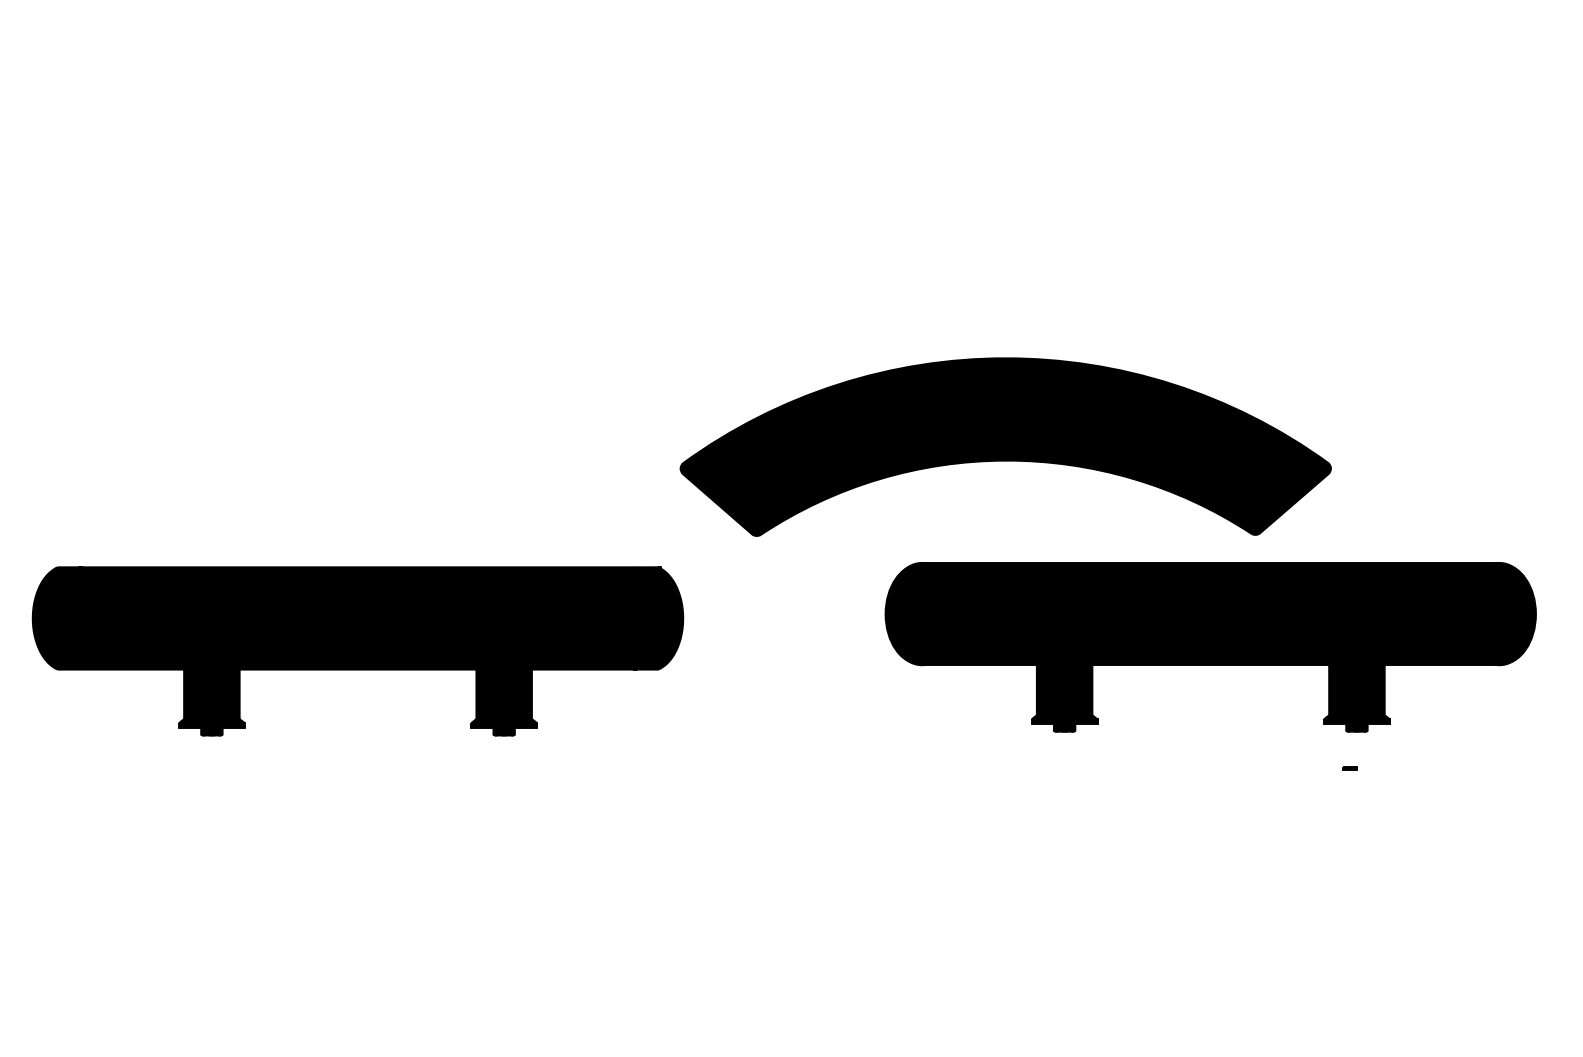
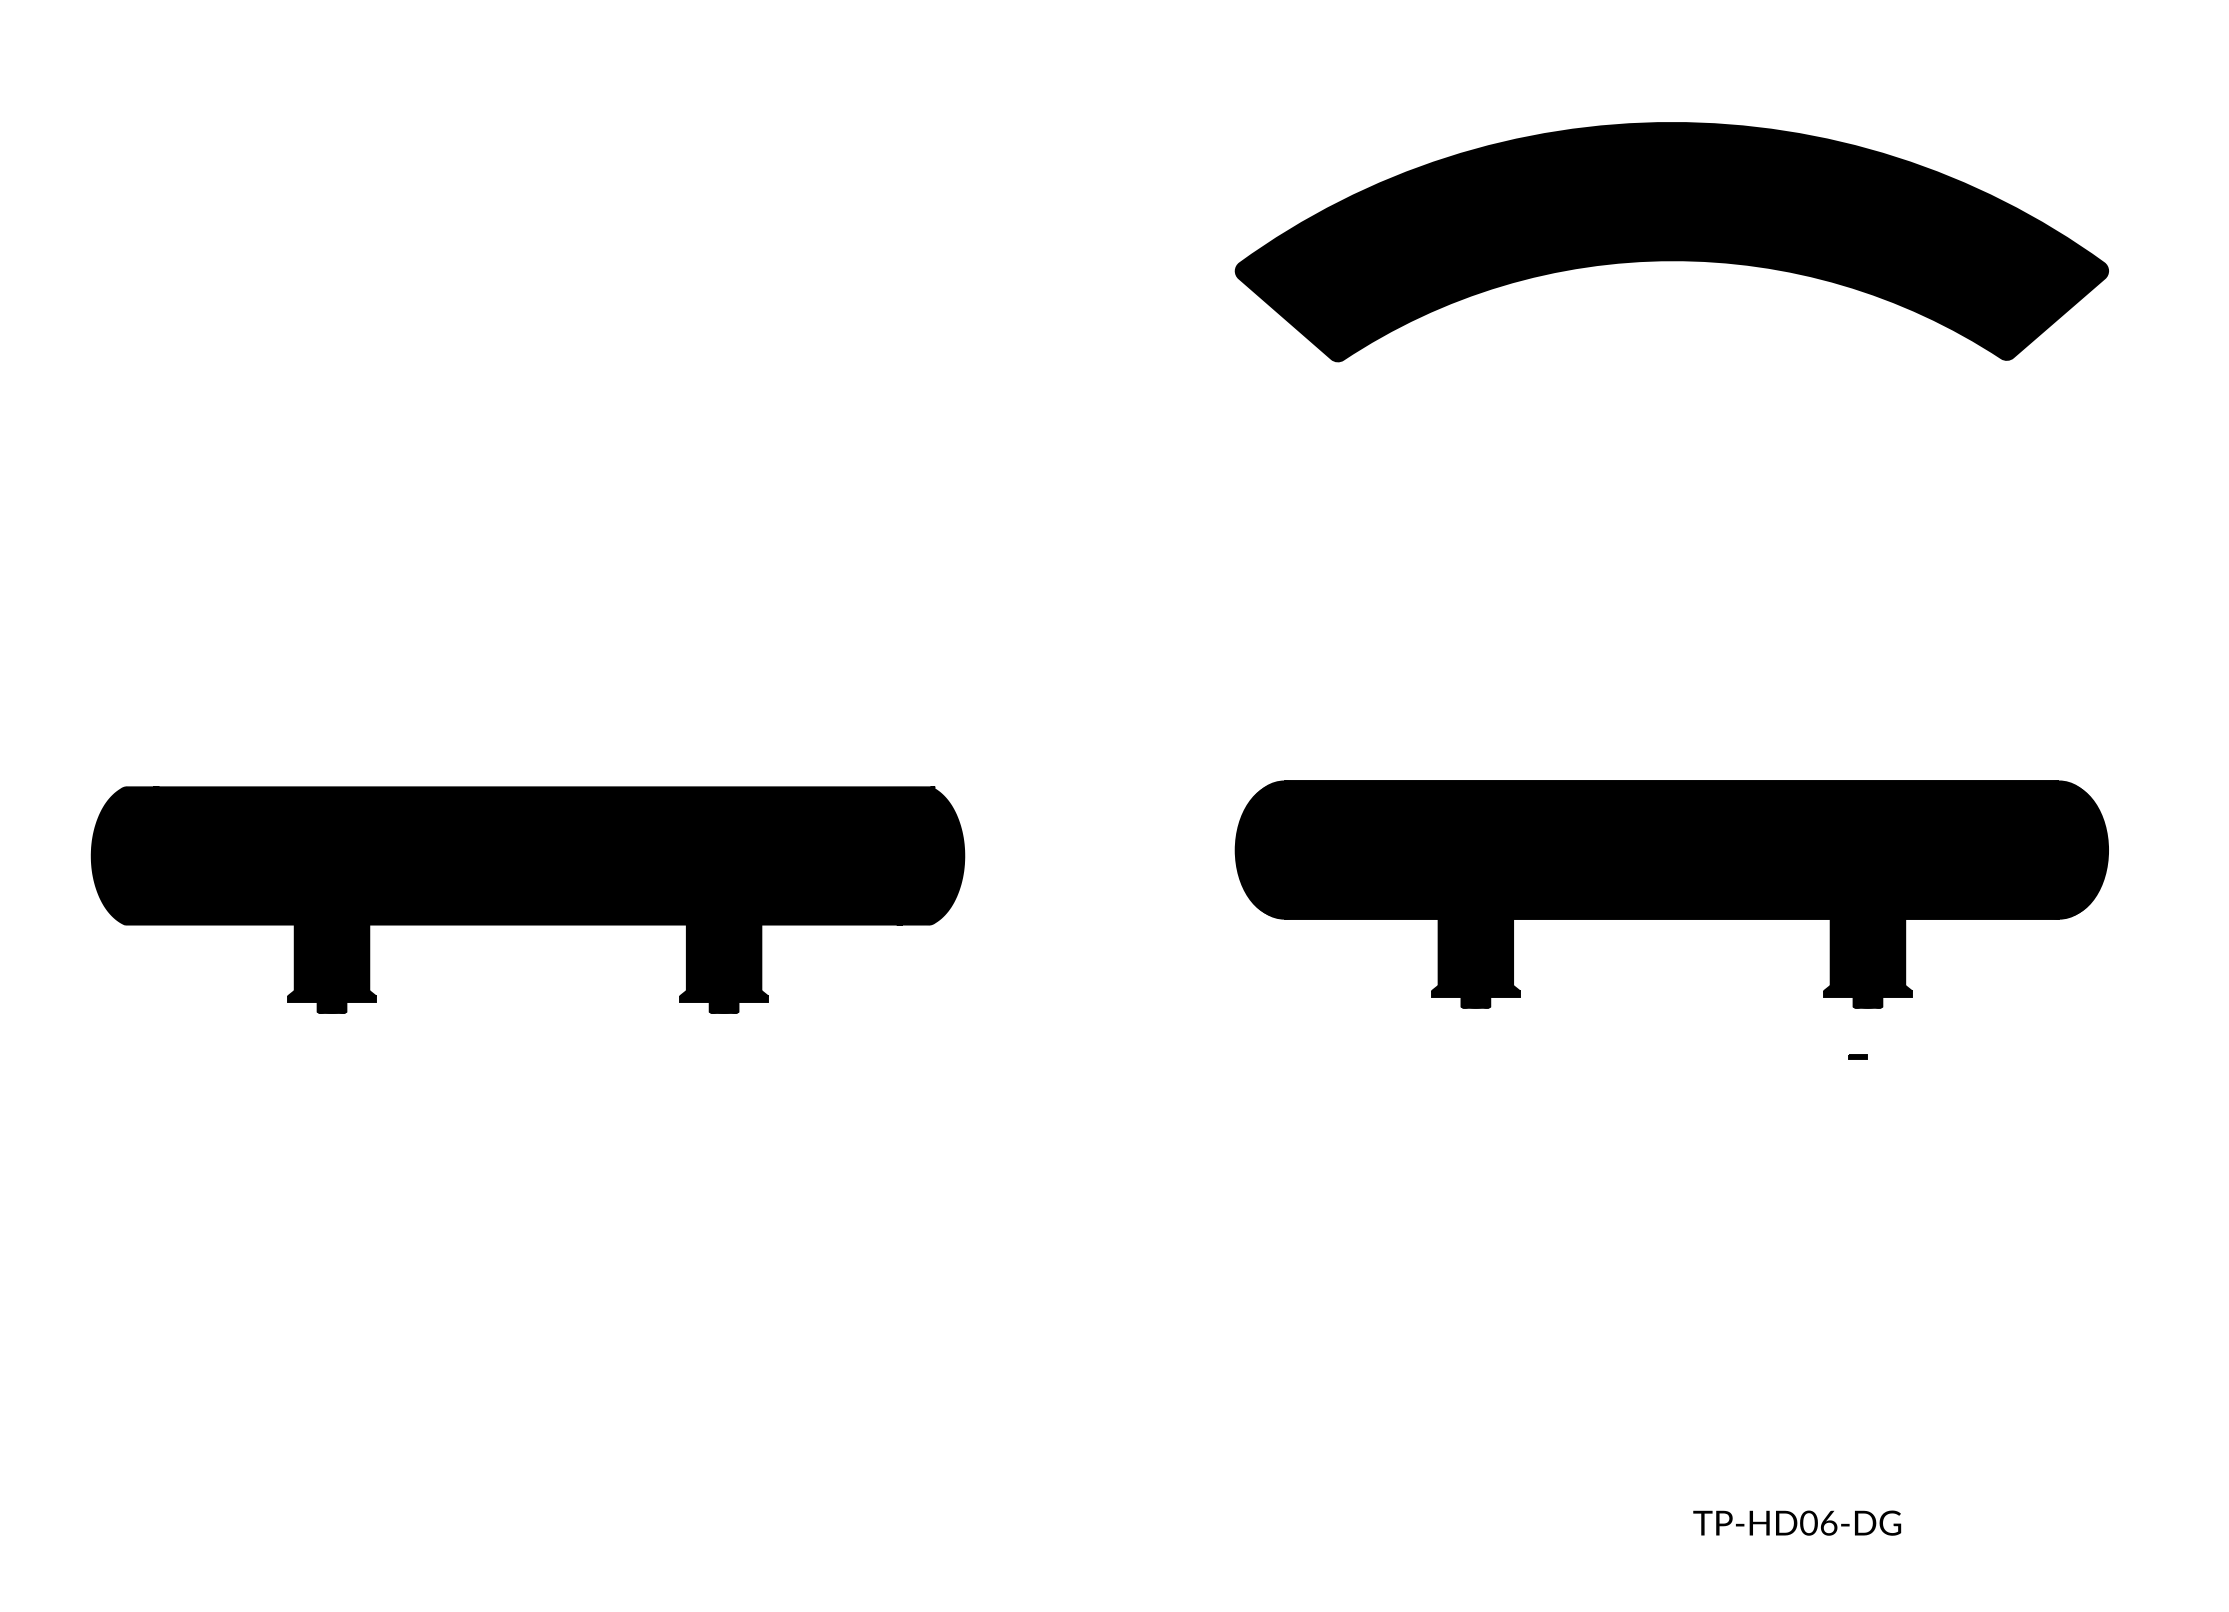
part: (1005, 447) -> (1671, 242), moved

